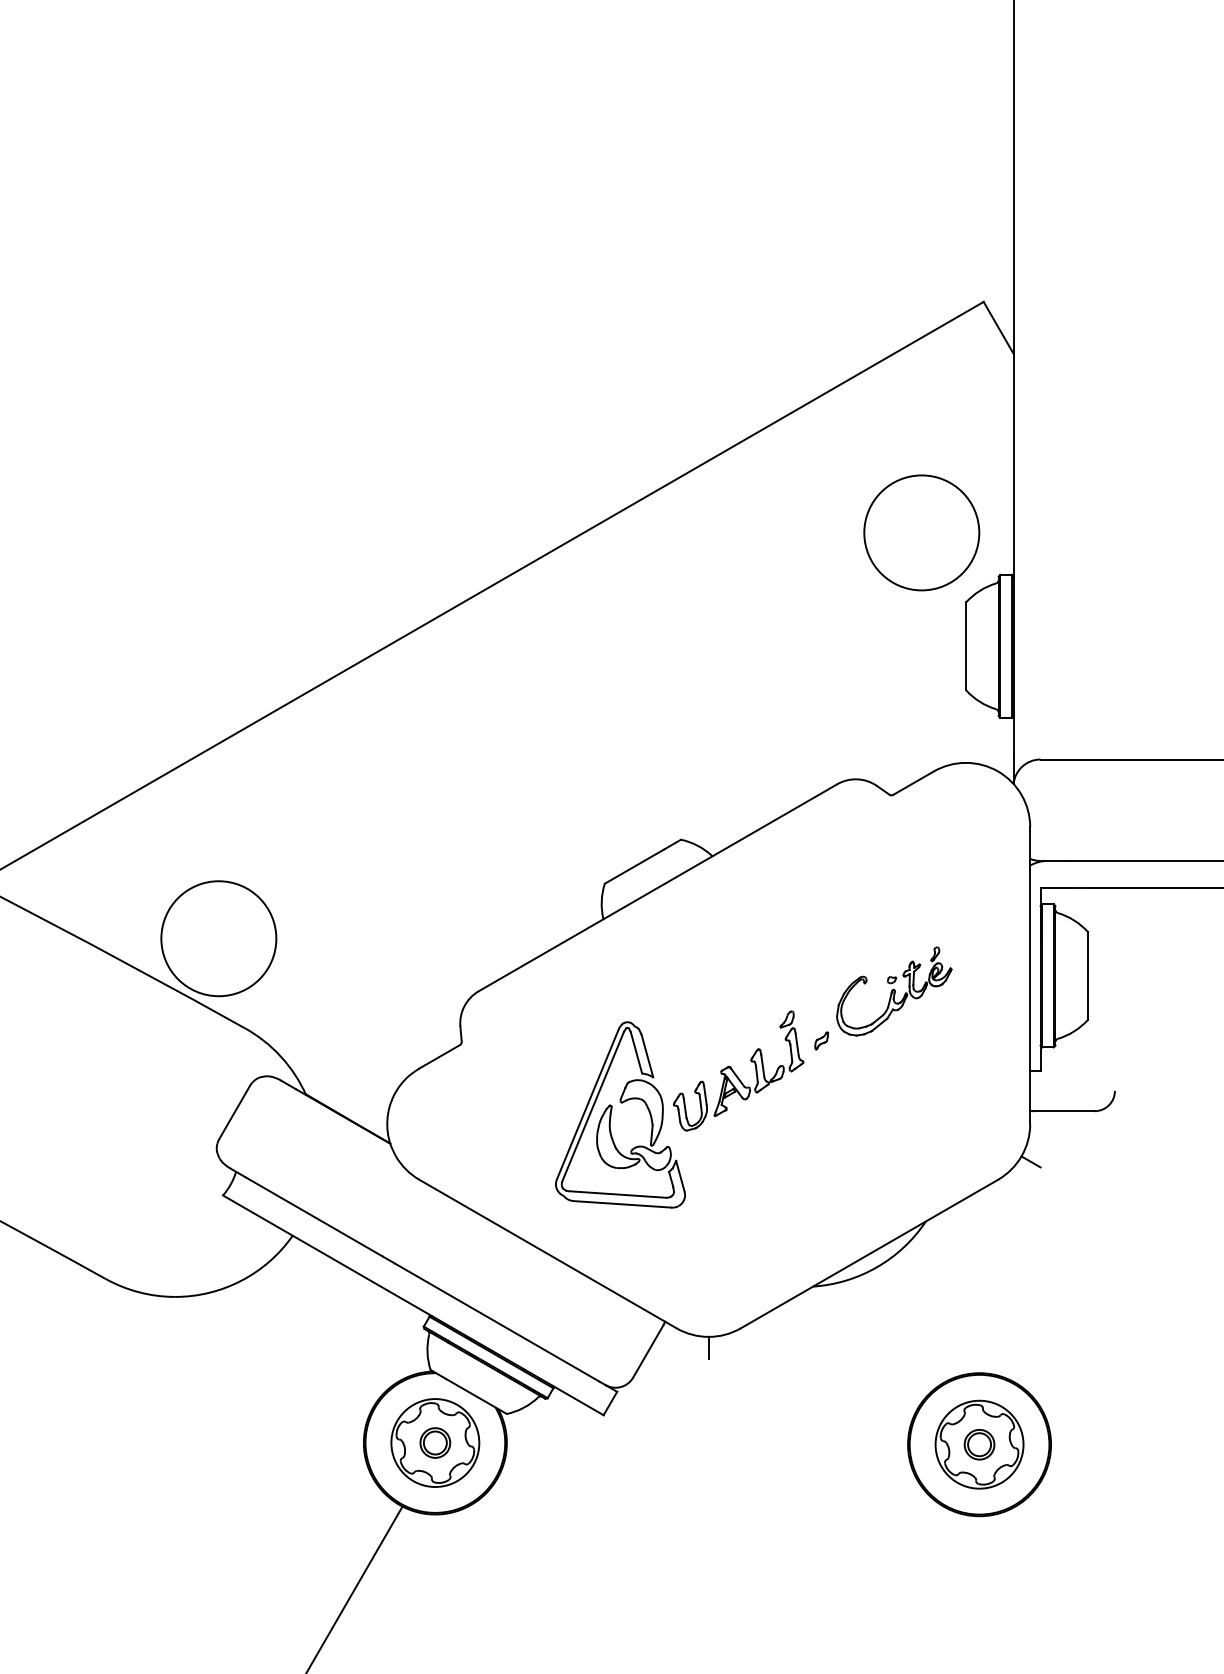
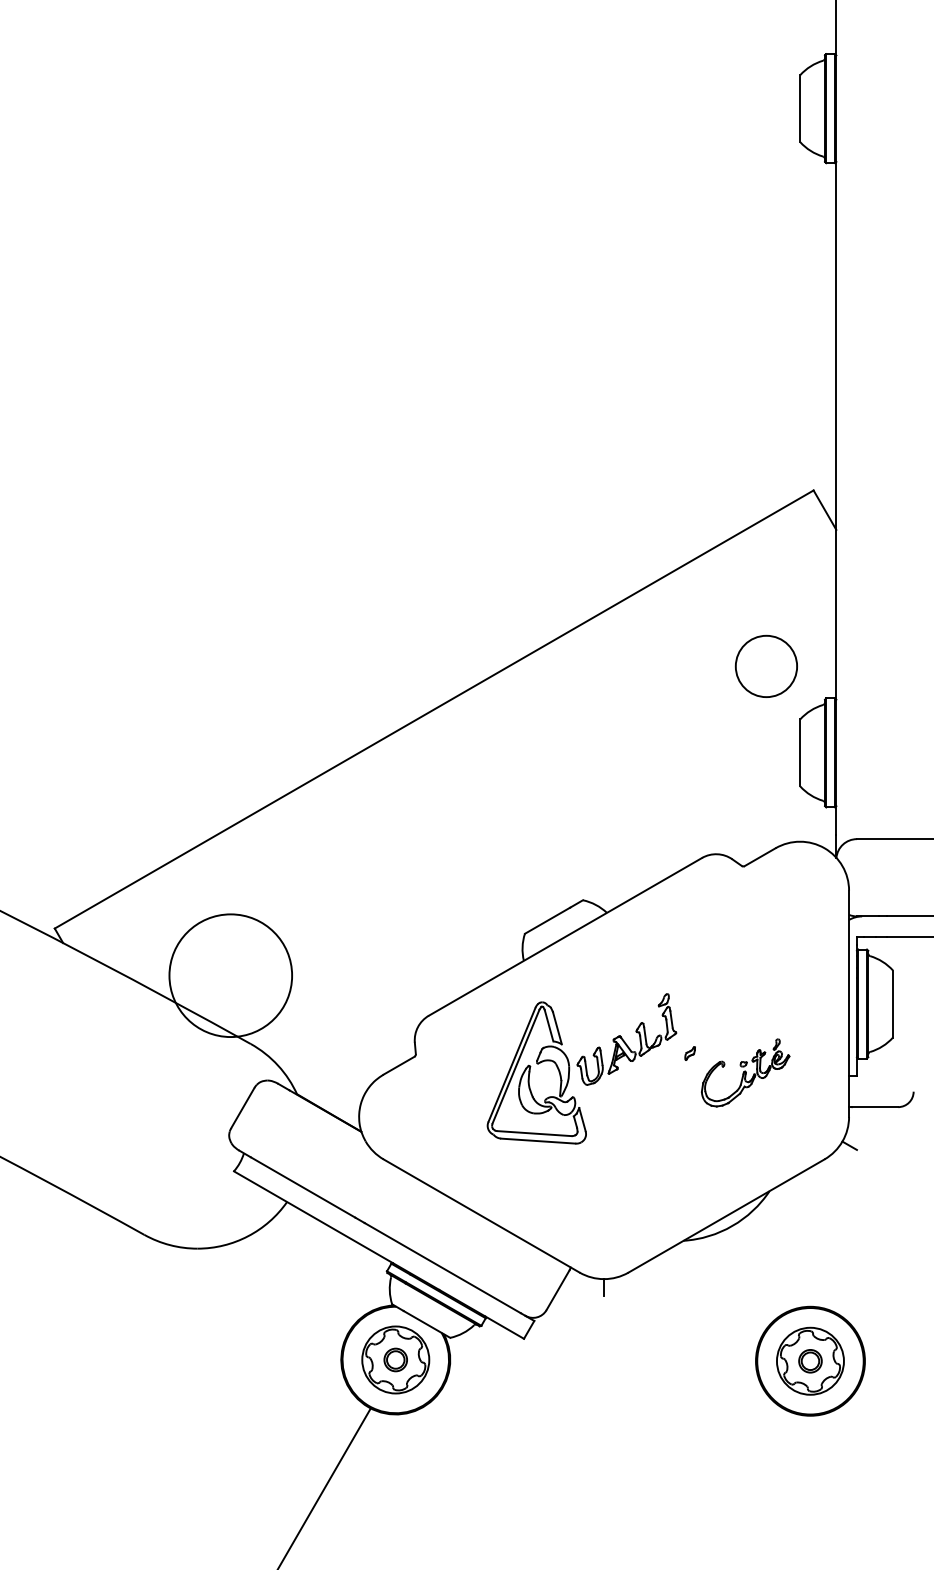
circle: (921, 532) -> (766, 666), size x0.7
circle: (218, 938) -> (230, 975), size x1.4
part: (894, 990) -> (745, 1072), moved
part: (679, 1109) -> (581, 1068), moved

